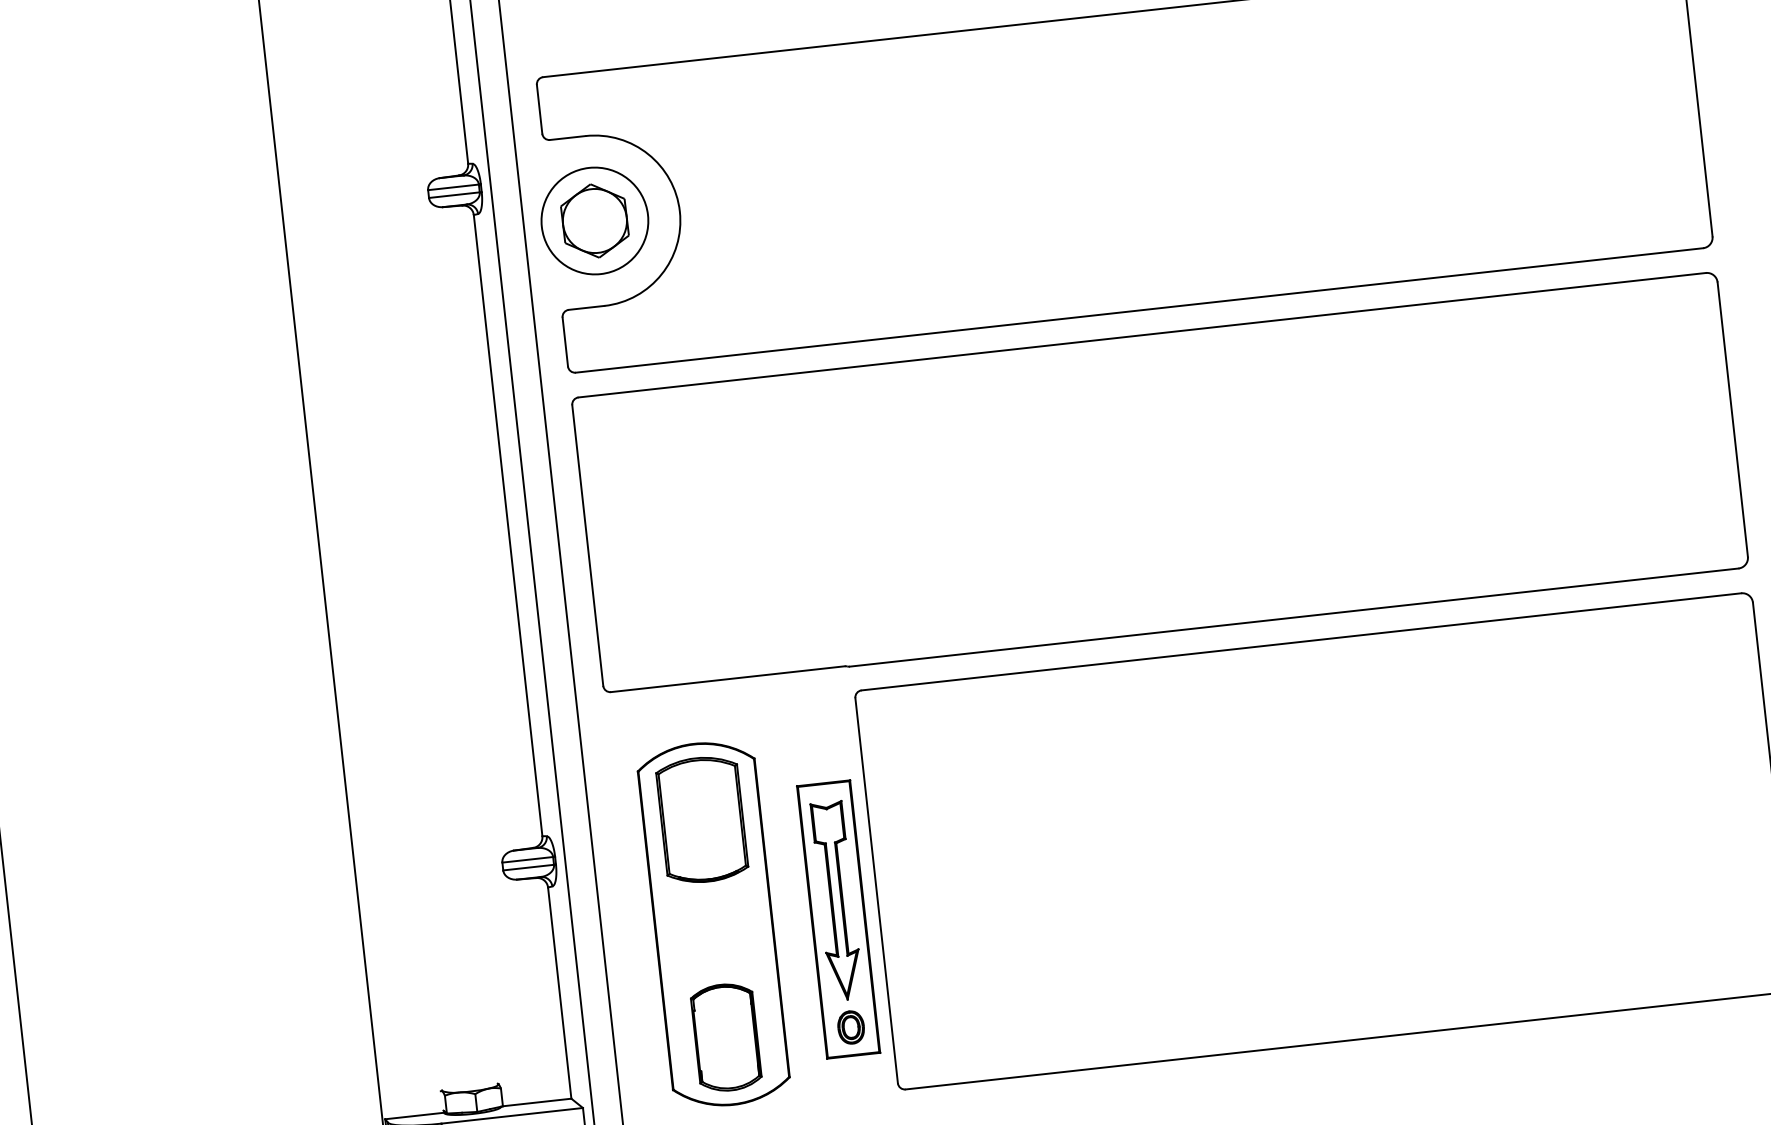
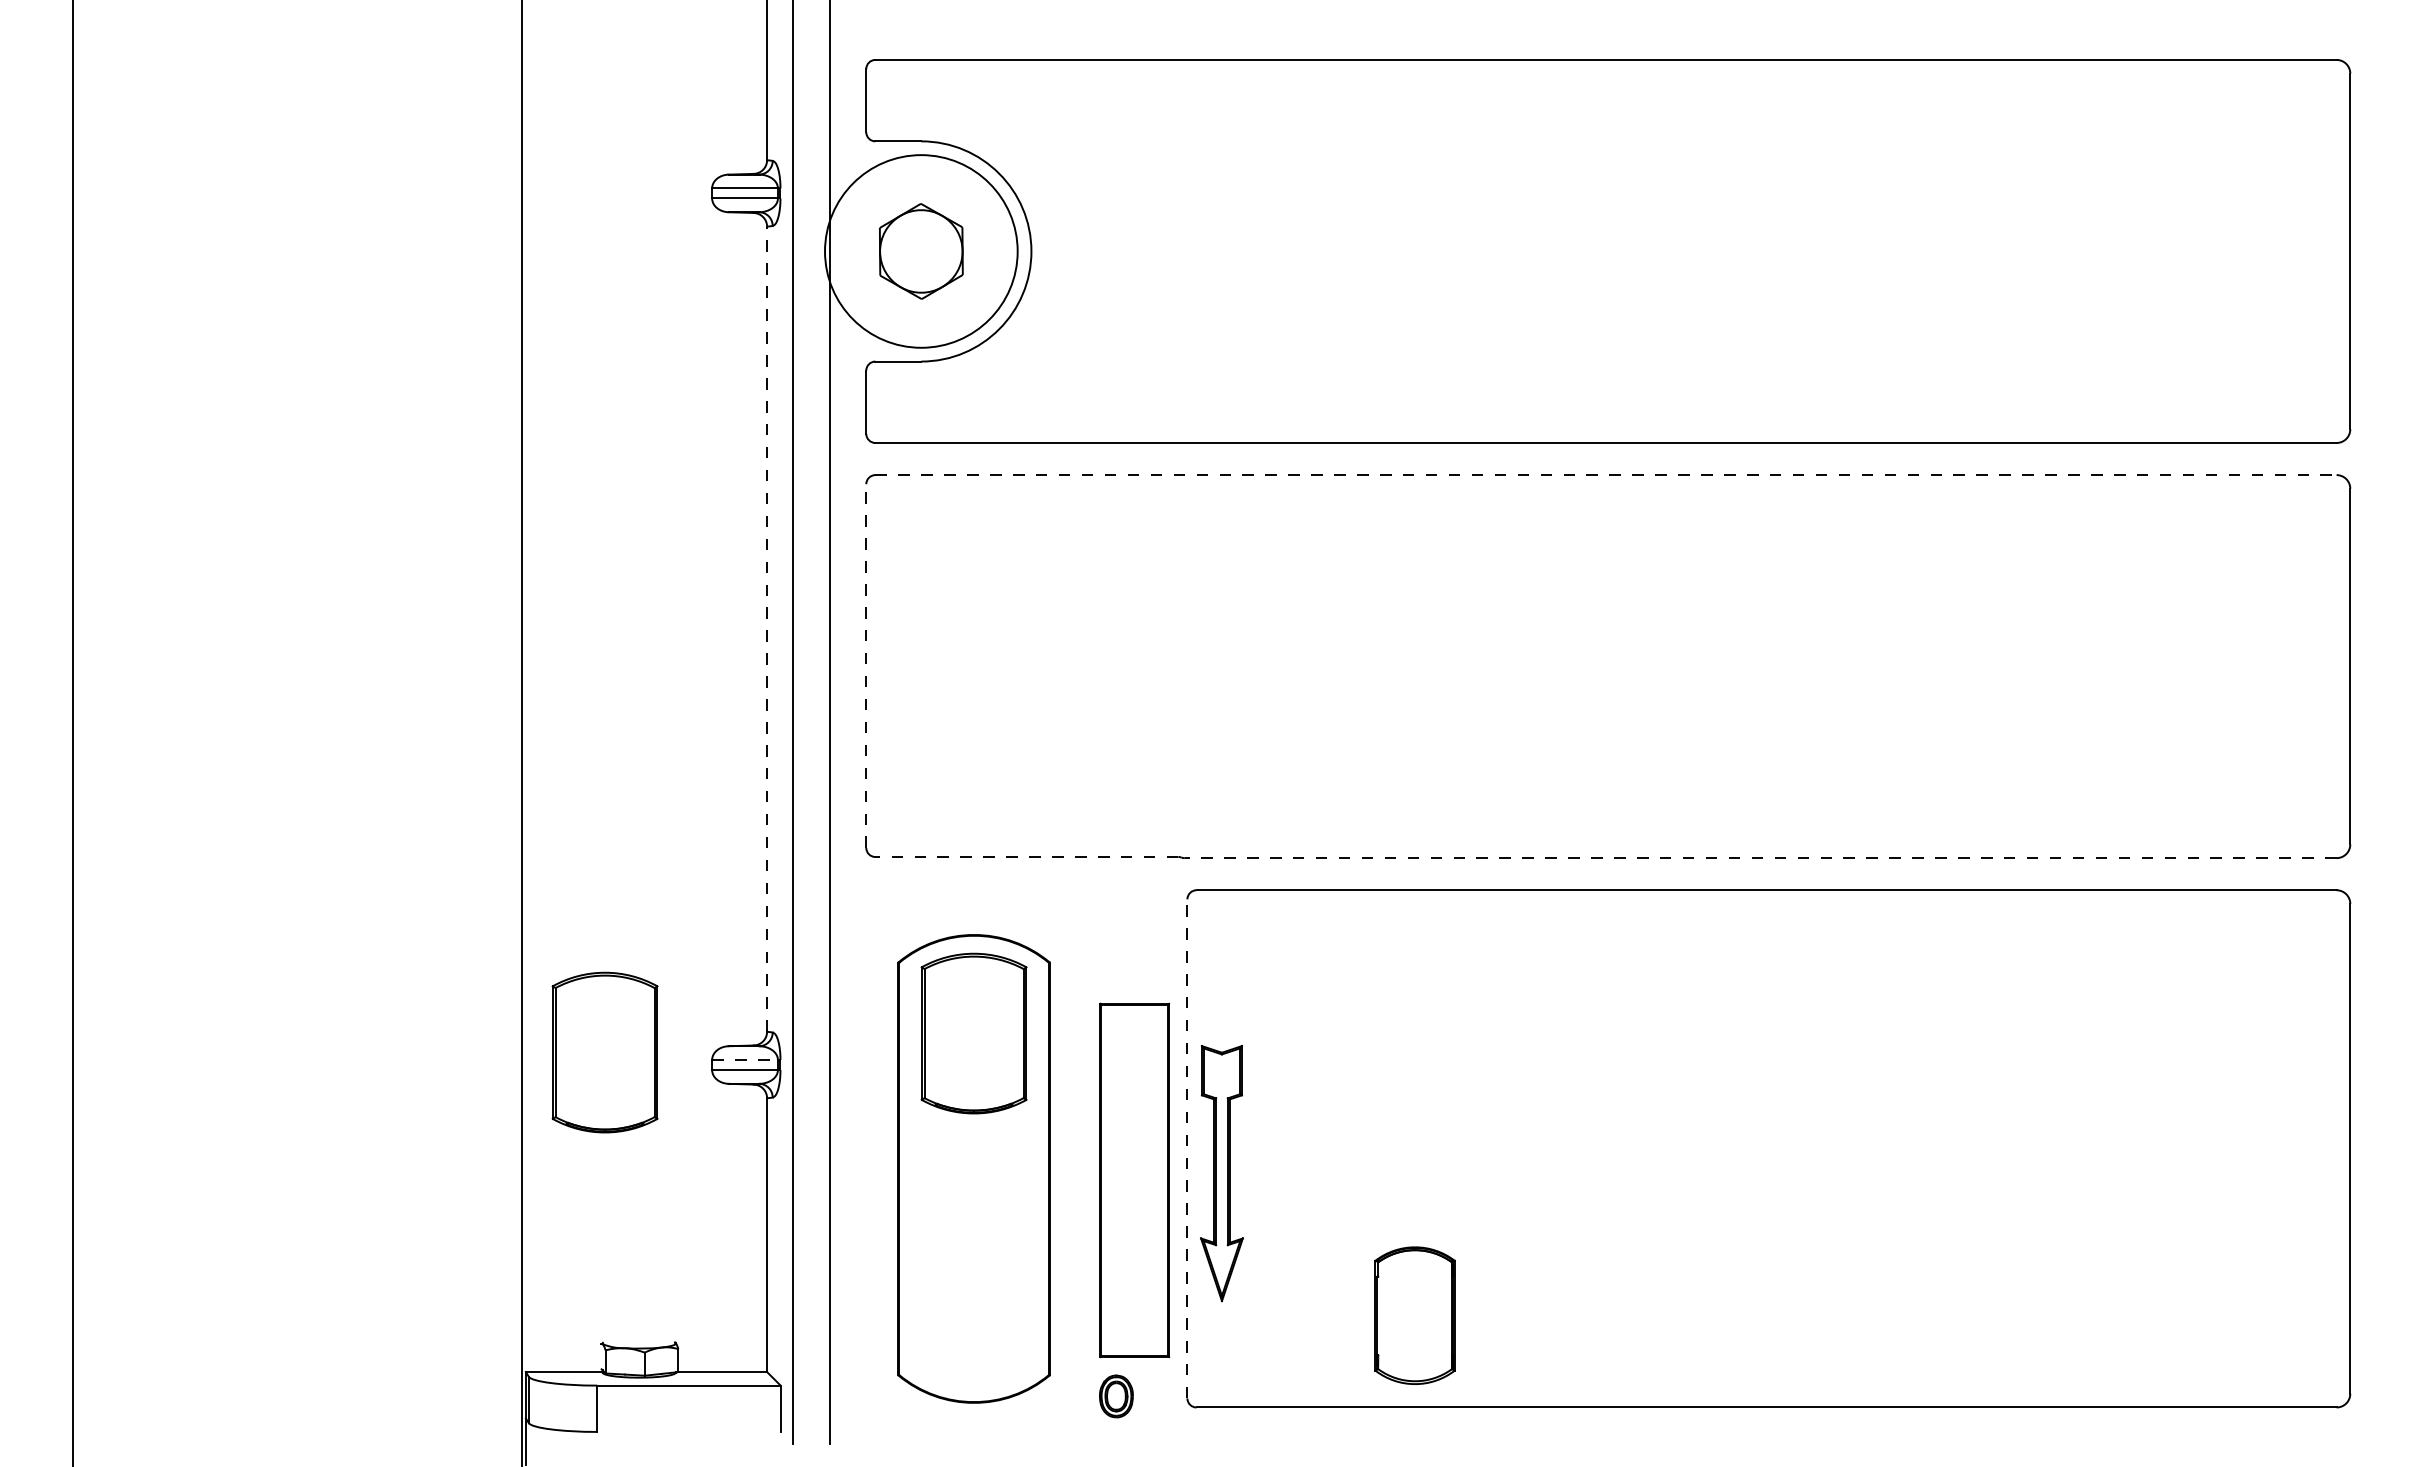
circle: (595, 221) -> (921, 251), size x1.4
line: (1142, 335) -> (1606, 475), solid -> dashed
line: (508, 525) -> (767, 629), solid -> dashed
line: (587, 545) -> (866, 666), solid -> dashed
line: (1294, 617) -> (1760, 858), solid -> dashed
line: (727, 679) -> (1026, 857), solid -> dashed
line: (528, 859) -> (745, 1059), solid -> dashed
part: (418, 866) -> (604, 1052), added
line: (876, 890) -> (1187, 1148), solid -> dashed
part: (836, 901) -> (1221, 1173), moved
part: (851, 1027) -> (1116, 1396), moved
part: (725, 1037) -> (1414, 1315), moved

